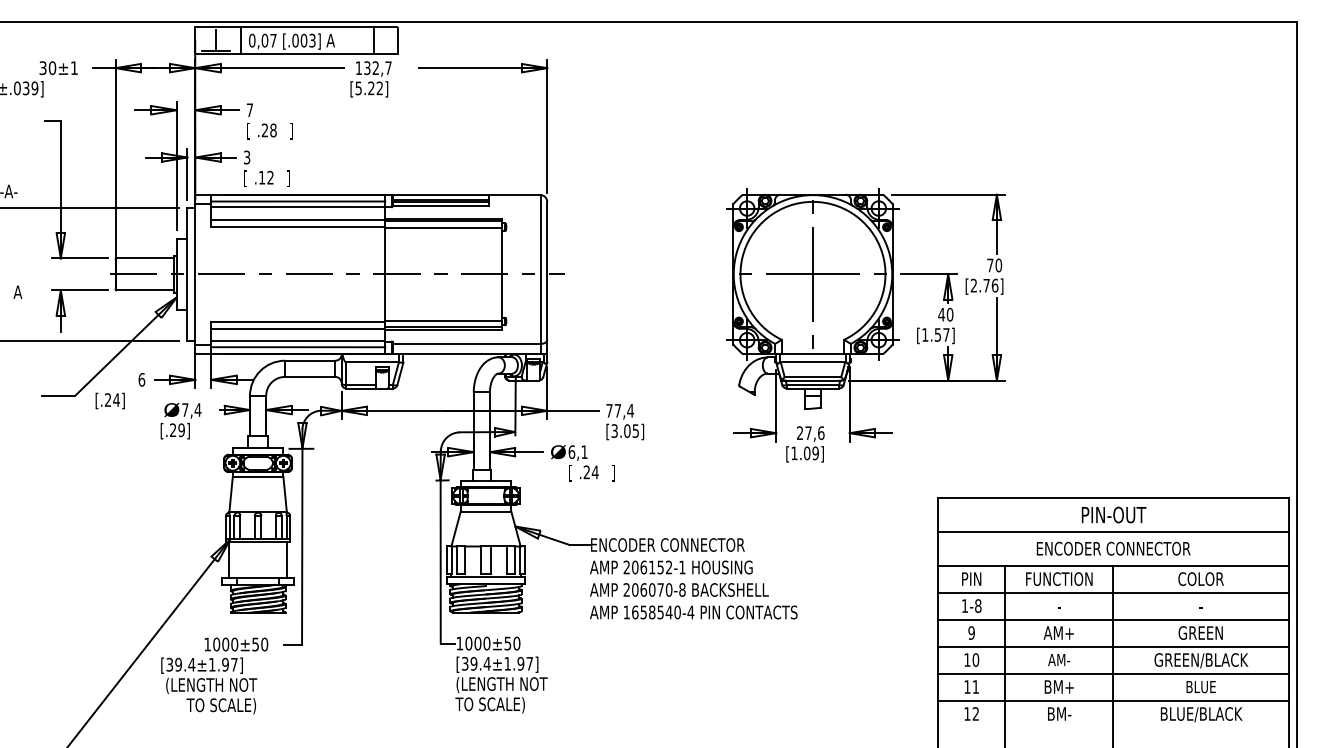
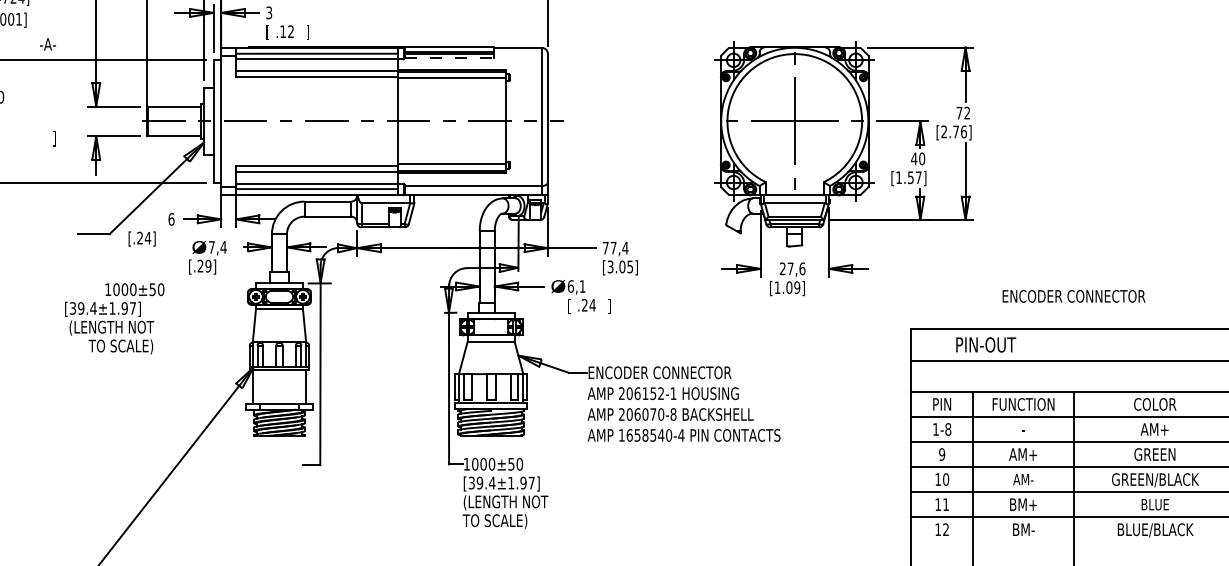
line: (441, 206) -> (449, 58), solid -> dashed
text: (998, 265) -> (967, 113), 70 -> 72
text: (17, 292) -> (56, 138), A -> ]
text: (1113, 514) -> (985, 344), moved
text: (1113, 548) -> (1073, 296), moved
text: (1200, 605) -> (1154, 428), - -> AM+
text: (214, 675) -> (114, 318), moved

